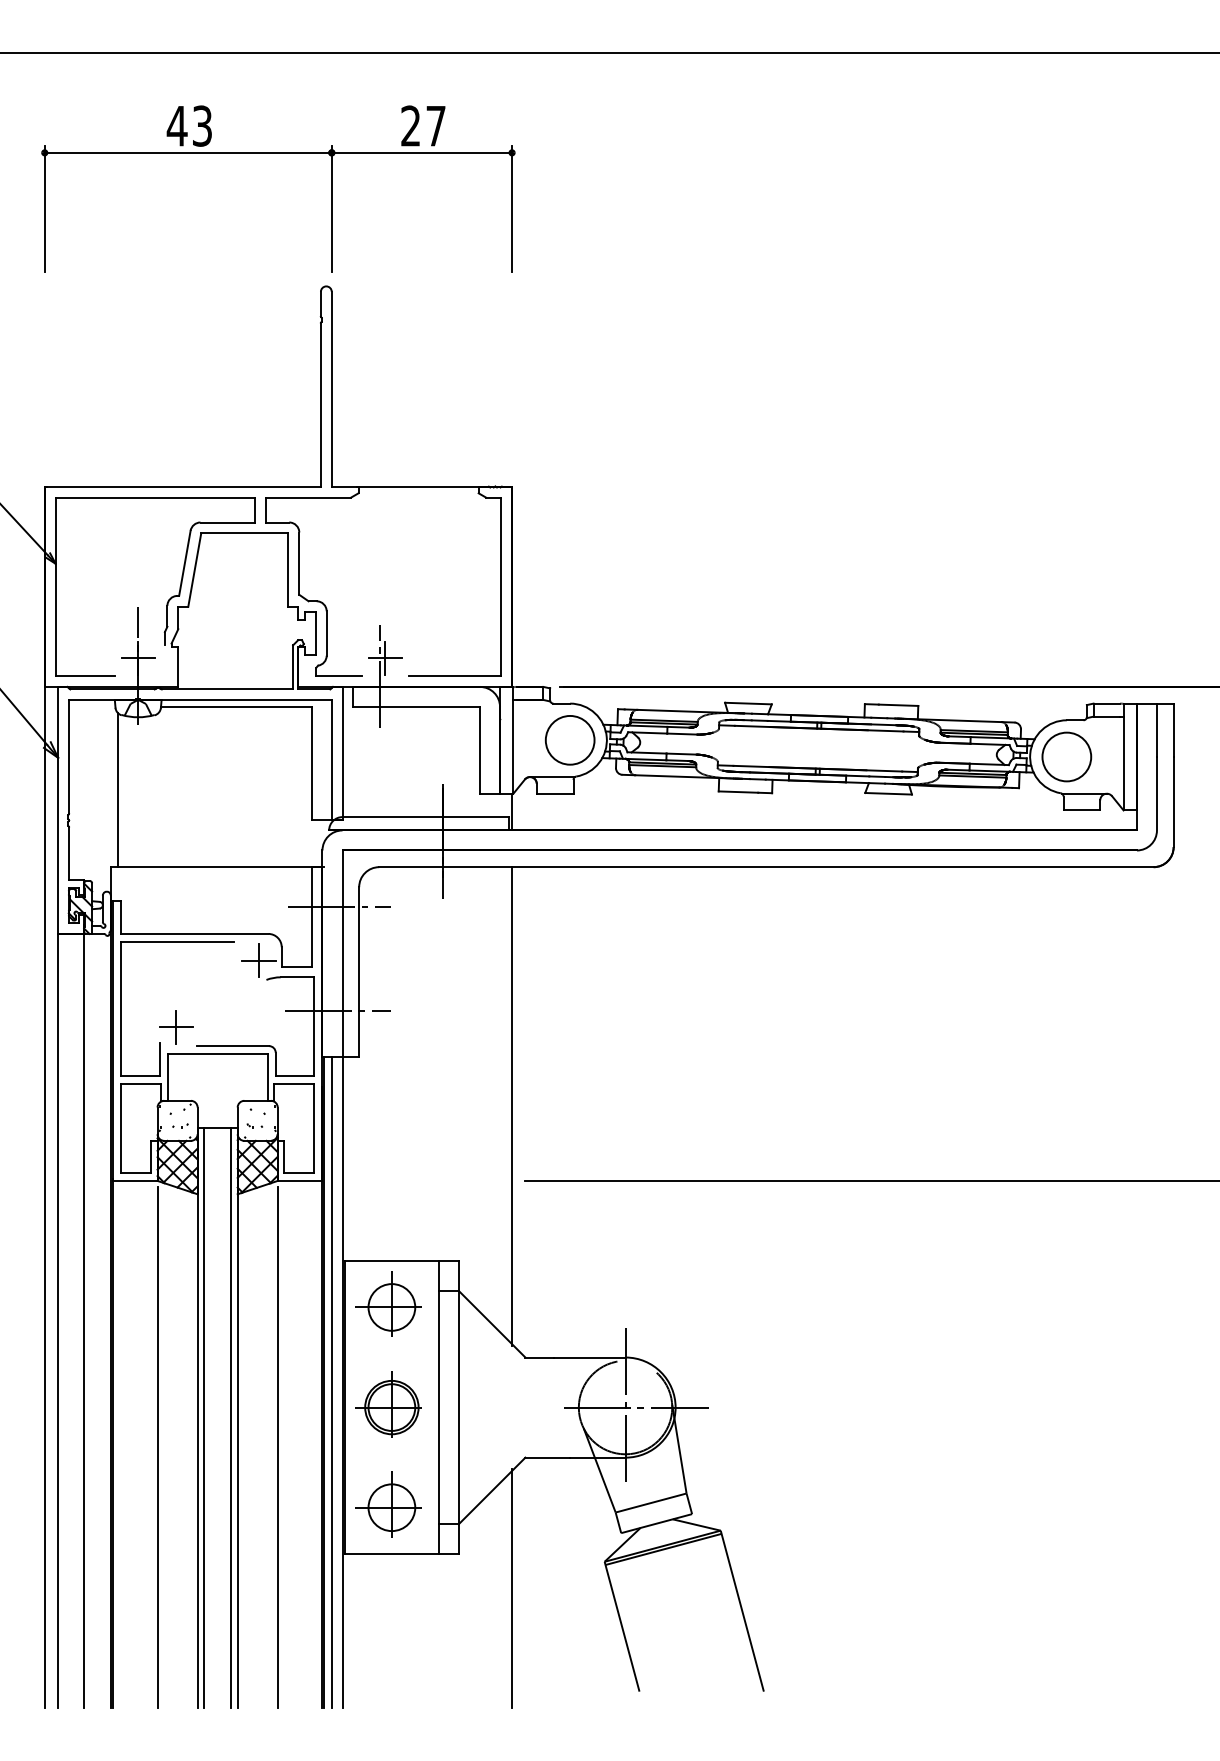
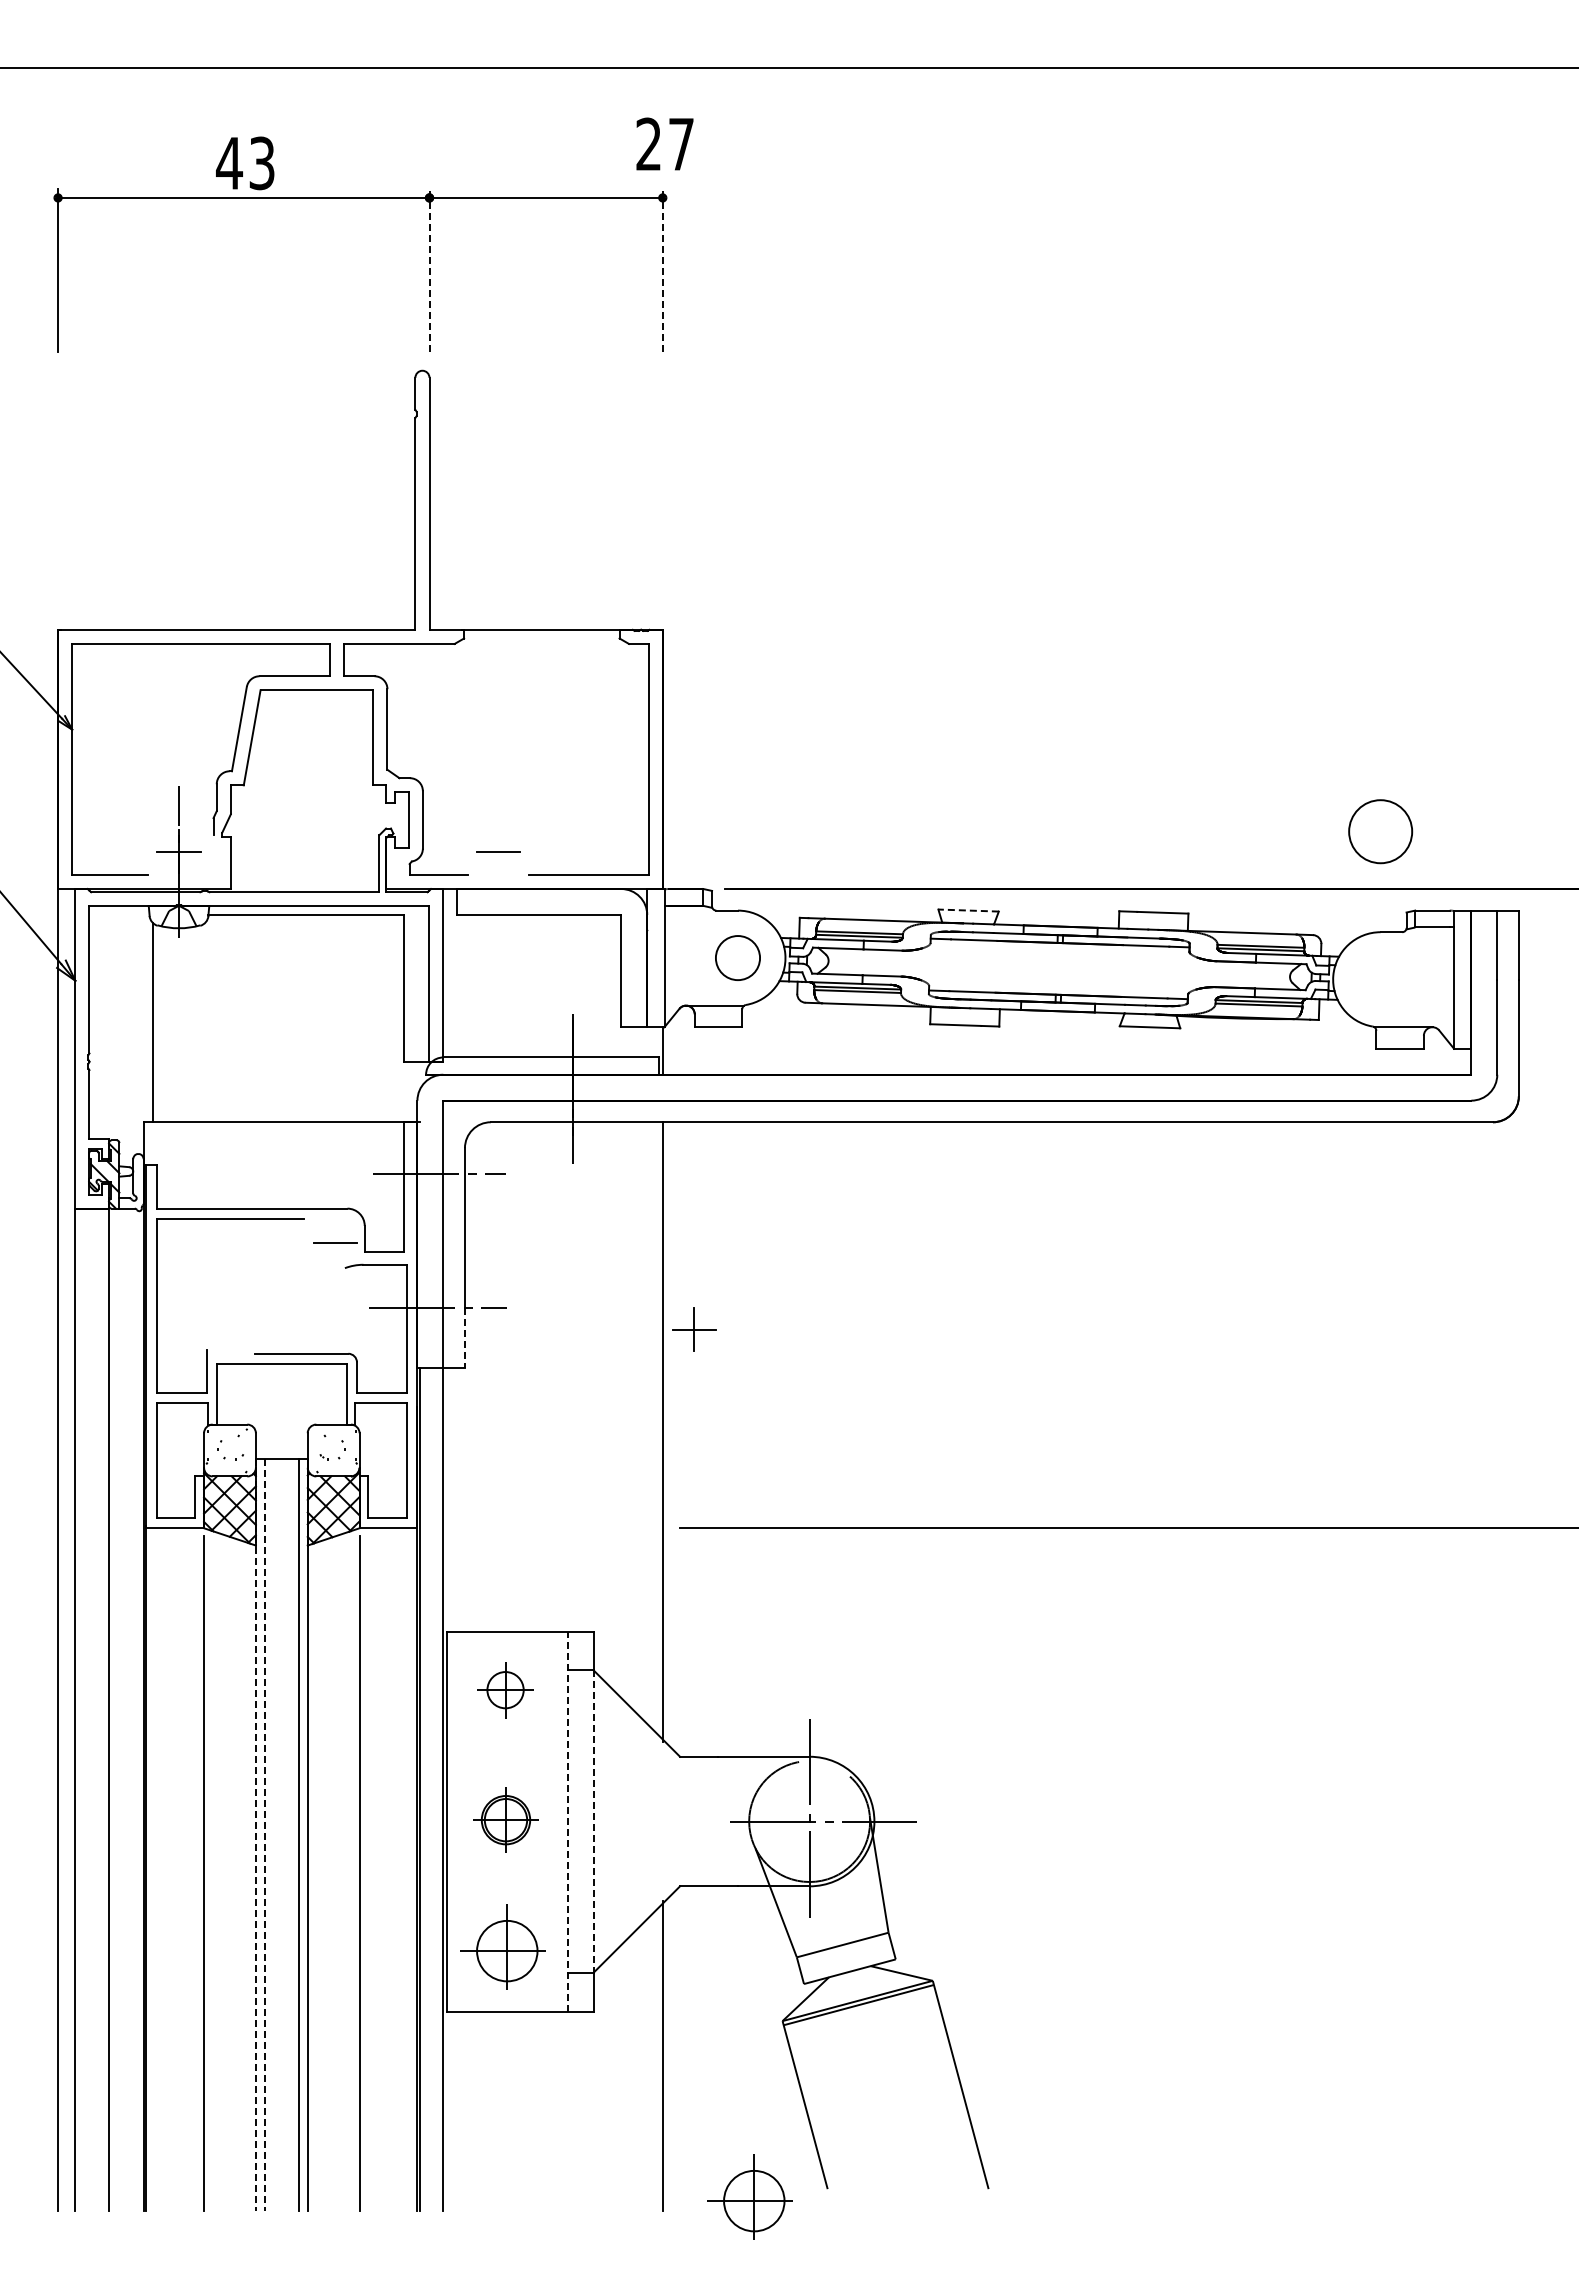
text: (422, 125) -> (664, 143), moved
line: (331, 208) -> (429, 270), solid -> dashed
line: (511, 208) -> (662, 270), solid -> dashed
line: (385, 657) -> (498, 851), removed
line: (379, 675) -> (491, 874), removed
line: (748, 703) -> (968, 910), solid -> dashed
circle: (569, 739) -> (737, 957), size x0.7
circle: (1066, 756) -> (1380, 831), moved
line: (259, 960) -> (335, 1242), removed
part: (176, 1027) -> (694, 1329), moved
line: (358, 1034) -> (464, 1338), solid -> dashed
part: (388, 1303) -> (502, 1687), size x0.6
line: (331, 1382) -> (429, 1789), removed
part: (388, 1403) -> (502, 1816), size x0.7
line: (438, 1407) -> (567, 1821), solid -> dashed
line: (458, 1408) -> (593, 1822), solid -> dashed
line: (197, 1417) -> (255, 1834), solid -> dashed
line: (204, 1417) -> (264, 1834), solid -> dashed
part: (579, 1697) -> (749, 2196), added

